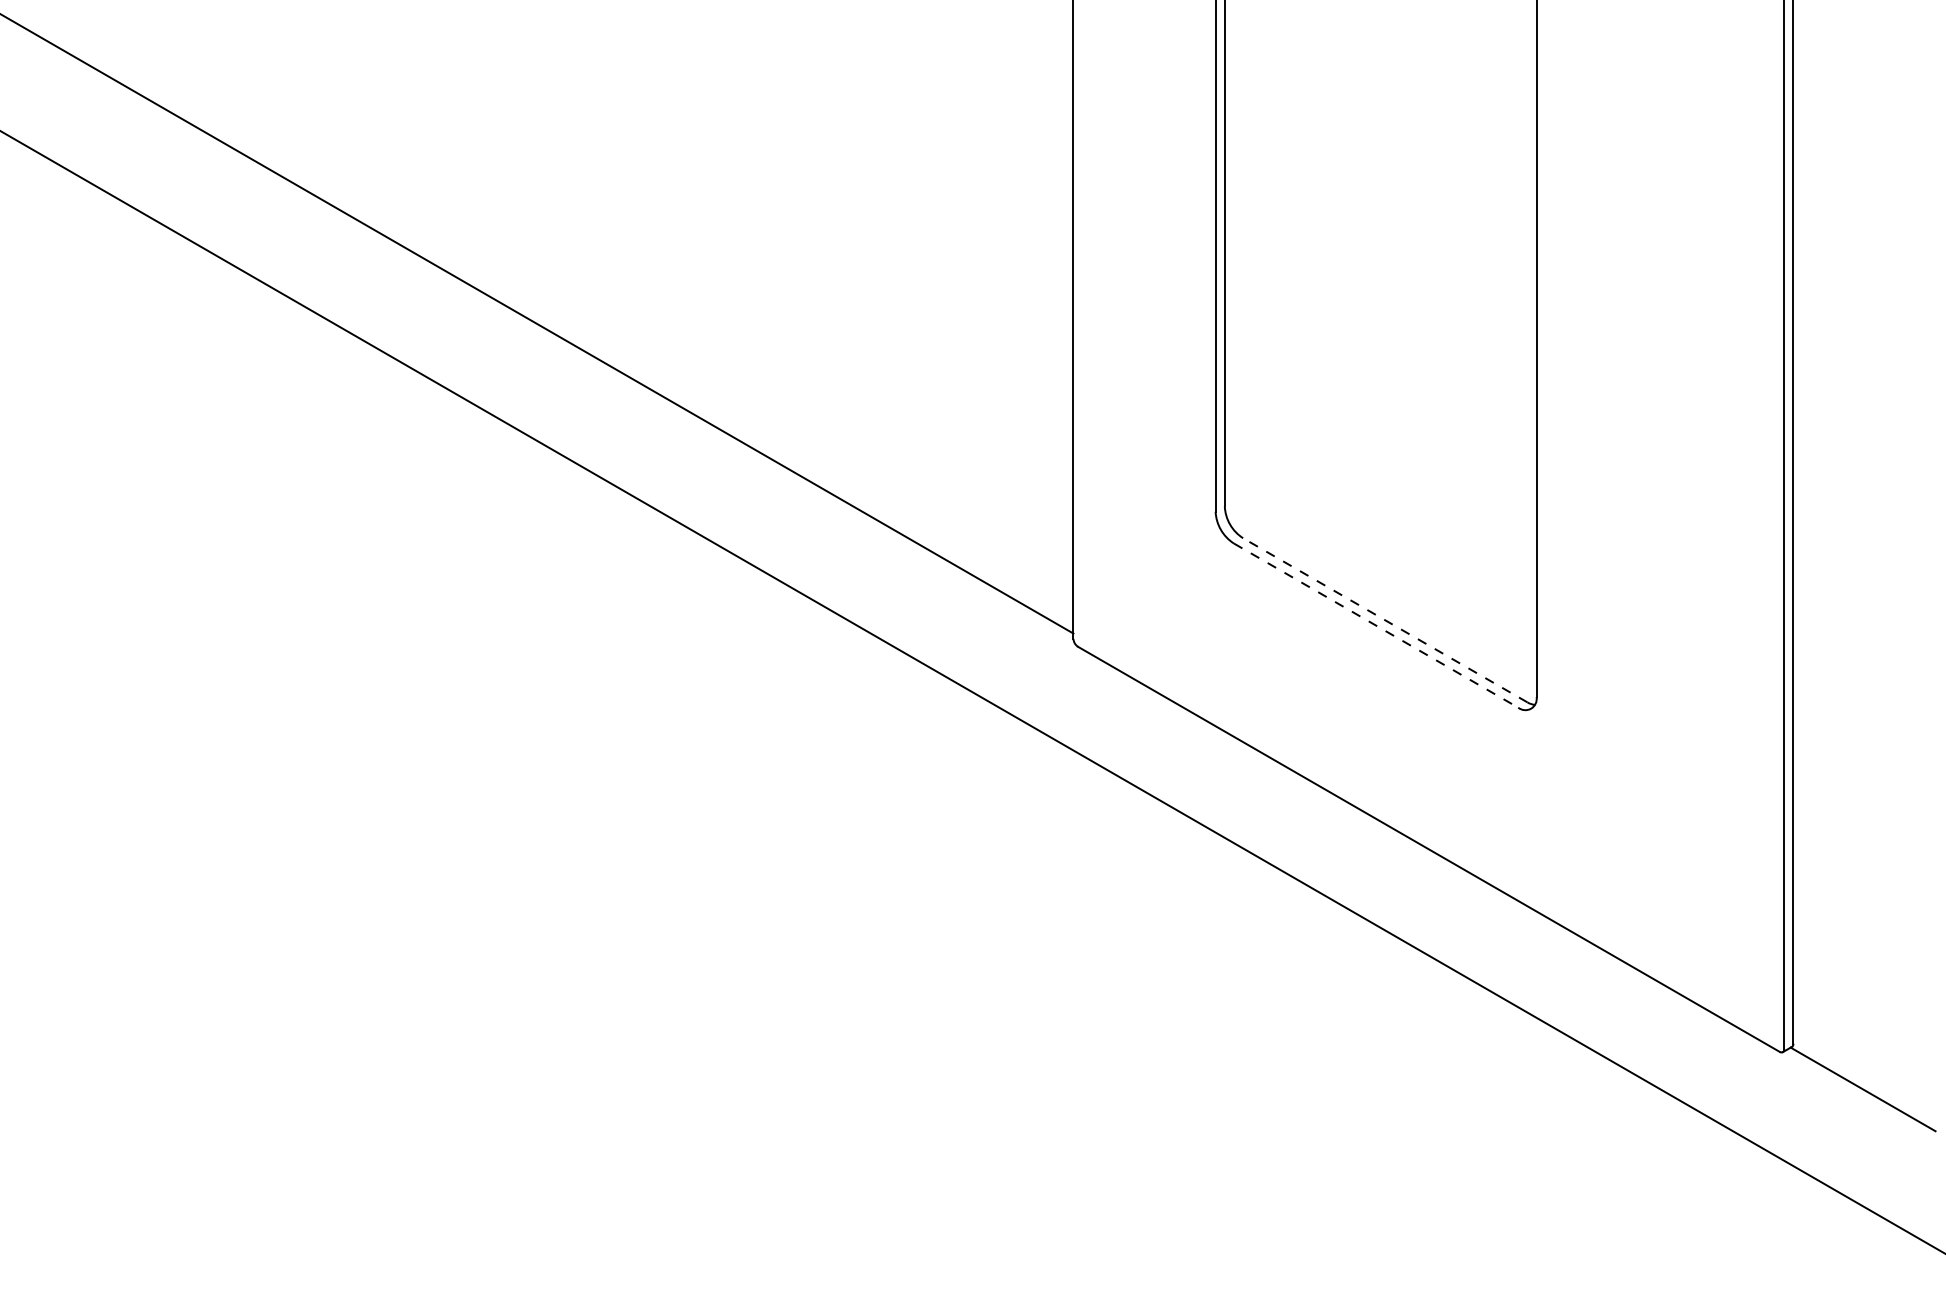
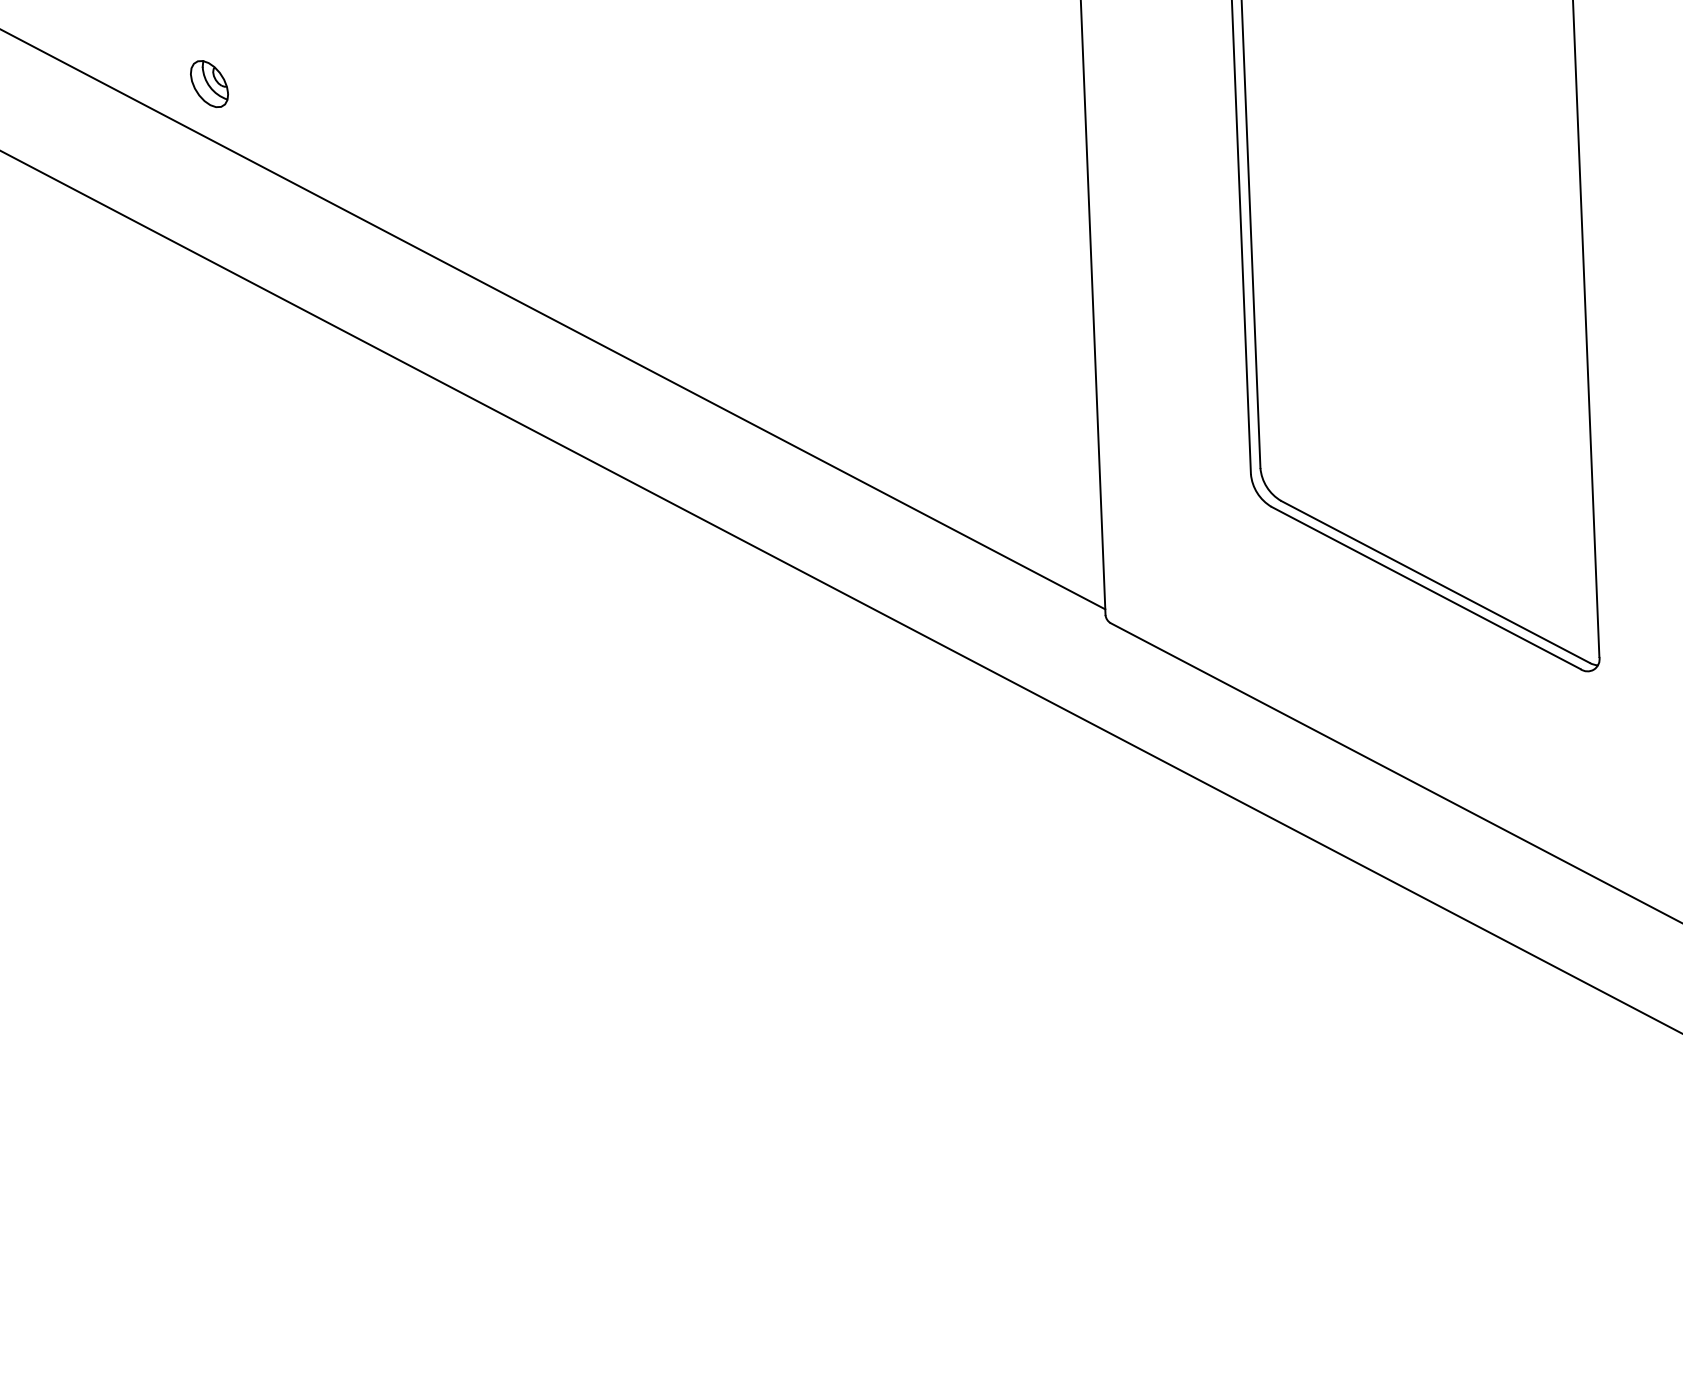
part: (250, 105) -> (209, 84), added
line: (1384, 620) -> (1434, 582), dashed -> solid
line: (1376, 625) -> (1426, 587), dashed -> solid

